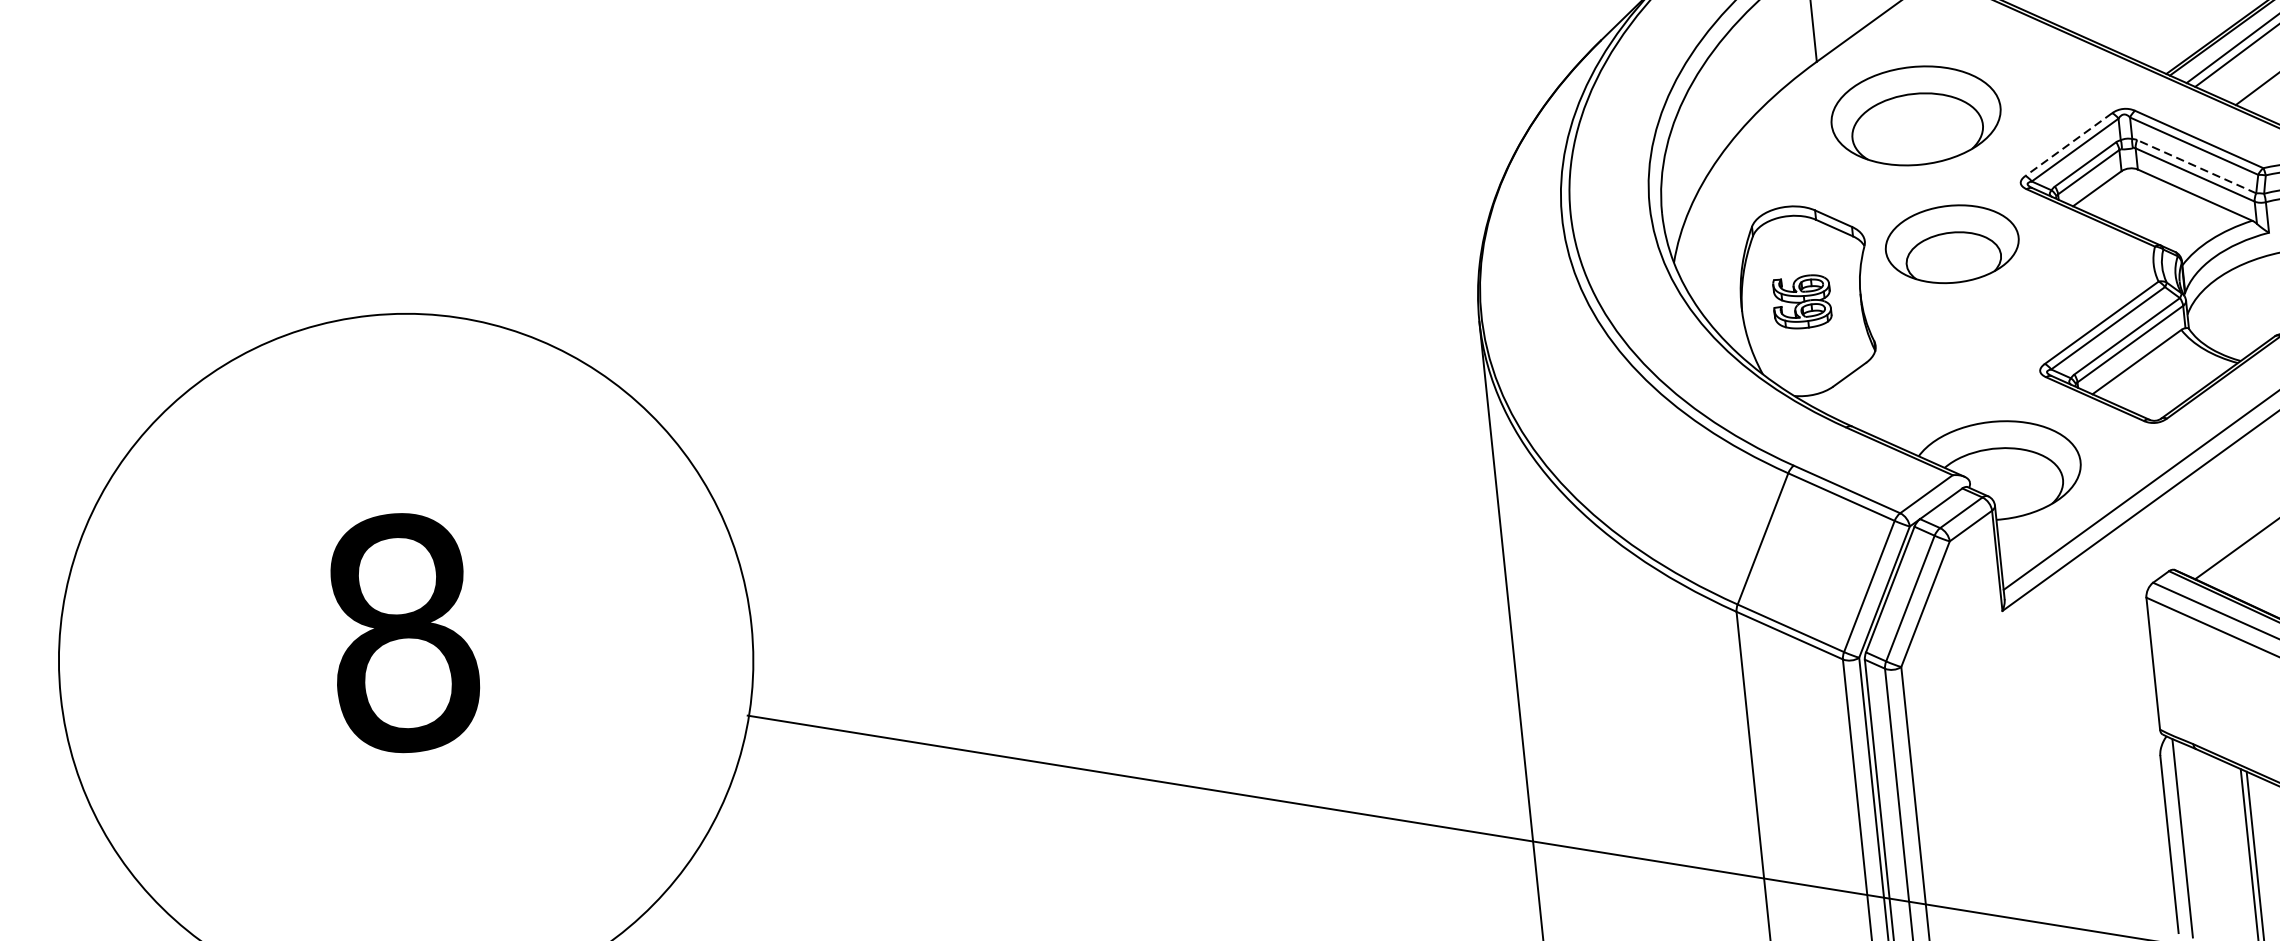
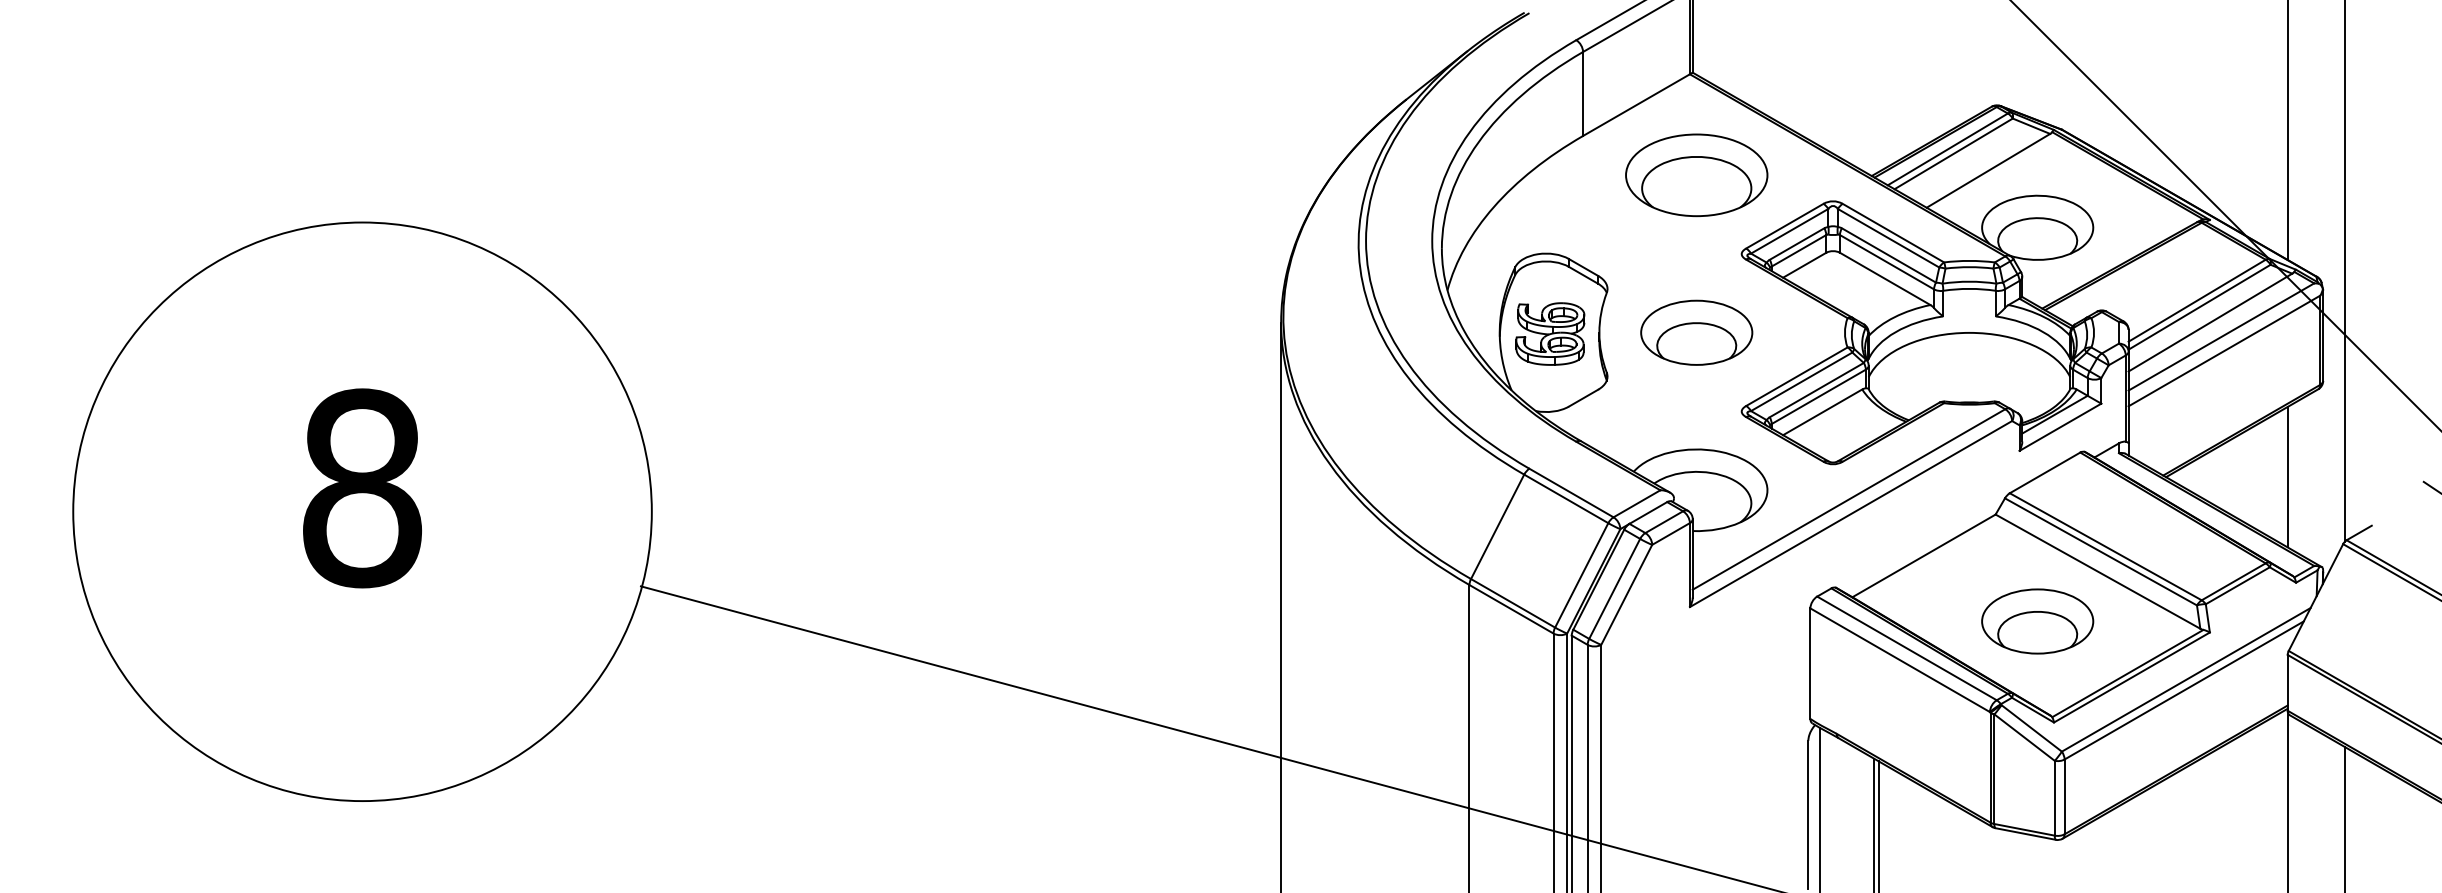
part: (1915, 116) -> (1696, 175), moved
line: (2068, 144) -> (1784, 226), dashed -> solid
line: (2196, 166) -> (1888, 255), dashed -> solid
part: (1951, 243) -> (1696, 332), moved
part: (1802, 301) -> (1550, 333), size x1.43

